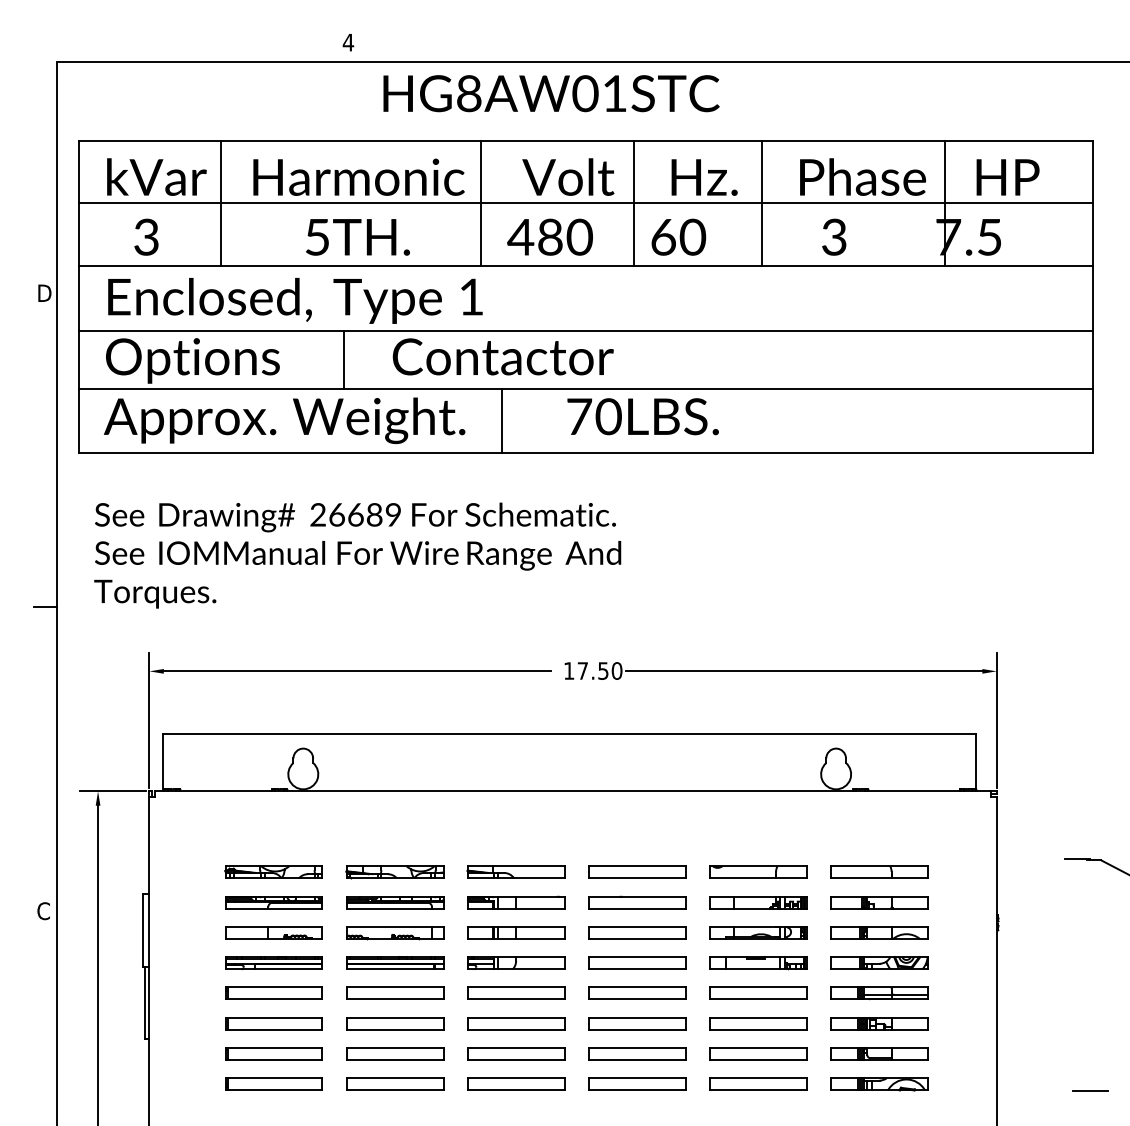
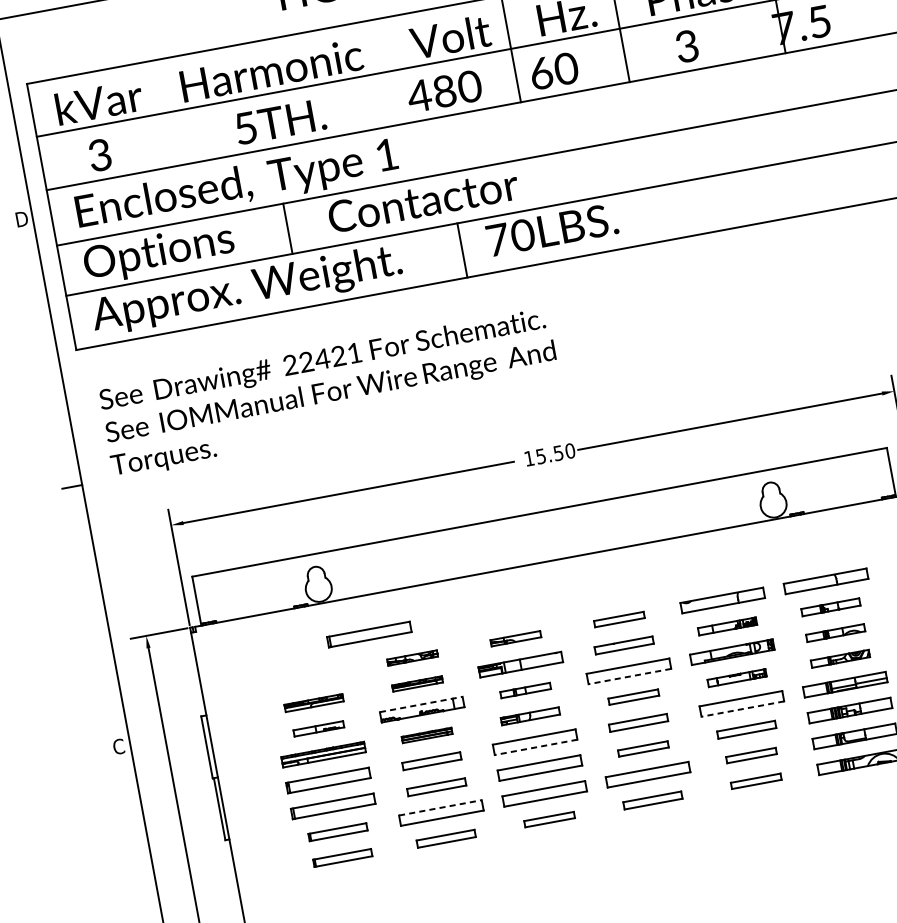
line: (221, 203) -> (158, 114), removed
line: (481, 203) -> (380, 73), removed
line: (502, 420) -> (462, 249), moved
text: (364, 514) -> (329, 357), 26689 -> 22421
text: (582, 670) -> (540, 456), 17.50 -> 15.50
part: (350, 836) -> (368, 634), added
part: (273, 871) -> (308, 676), removed
part: (515, 871) -> (515, 638), size x0.6
part: (637, 871) -> (619, 618), size x0.6
part: (394, 872) -> (412, 658), size x0.6
part: (273, 902) -> (313, 702), size x0.7
part: (395, 902) -> (417, 683), size x0.6
part: (637, 902) -> (624, 645), size x0.7
part: (758, 902) -> (727, 626), size x0.7
part: (879, 902) -> (830, 607), size x0.7
line: (395, 926) -> (421, 704), solid -> dashed
part: (273, 932) -> (318, 728), size x0.6
part: (516, 932) -> (525, 690), size x0.6
part: (879, 932) -> (835, 632), size x0.7
line: (636, 938) -> (629, 676), solid -> dashed
part: (395, 962) -> (427, 734), size x0.6
part: (516, 962) -> (530, 715), size x0.7
part: (637, 962) -> (633, 696), size x0.6
part: (879, 962) -> (840, 658), size x0.7
part: (758, 963) -> (737, 678), size x0.7
part: (395, 992) -> (431, 760), size x0.7
part: (637, 992) -> (638, 722), size x0.7
line: (515, 999) -> (535, 747), solid -> dashed
line: (757, 999) -> (742, 709), solid -> dashed
part: (395, 1023) -> (436, 786), size x0.7
part: (637, 1023) -> (643, 748), size x0.6
part: (758, 1023) -> (746, 729), size x0.7
line: (395, 1047) -> (440, 807), solid -> dashed
part: (273, 1053) -> (337, 831), size x0.7
part: (758, 1053) -> (751, 755), size x0.6
part: (273, 1083) -> (342, 857), size x0.7
part: (395, 1083) -> (446, 838), size x0.7
part: (516, 1083) -> (549, 819), size x0.6
part: (637, 1083) -> (652, 799), size x0.7
part: (758, 1083) -> (756, 780), size x0.6

